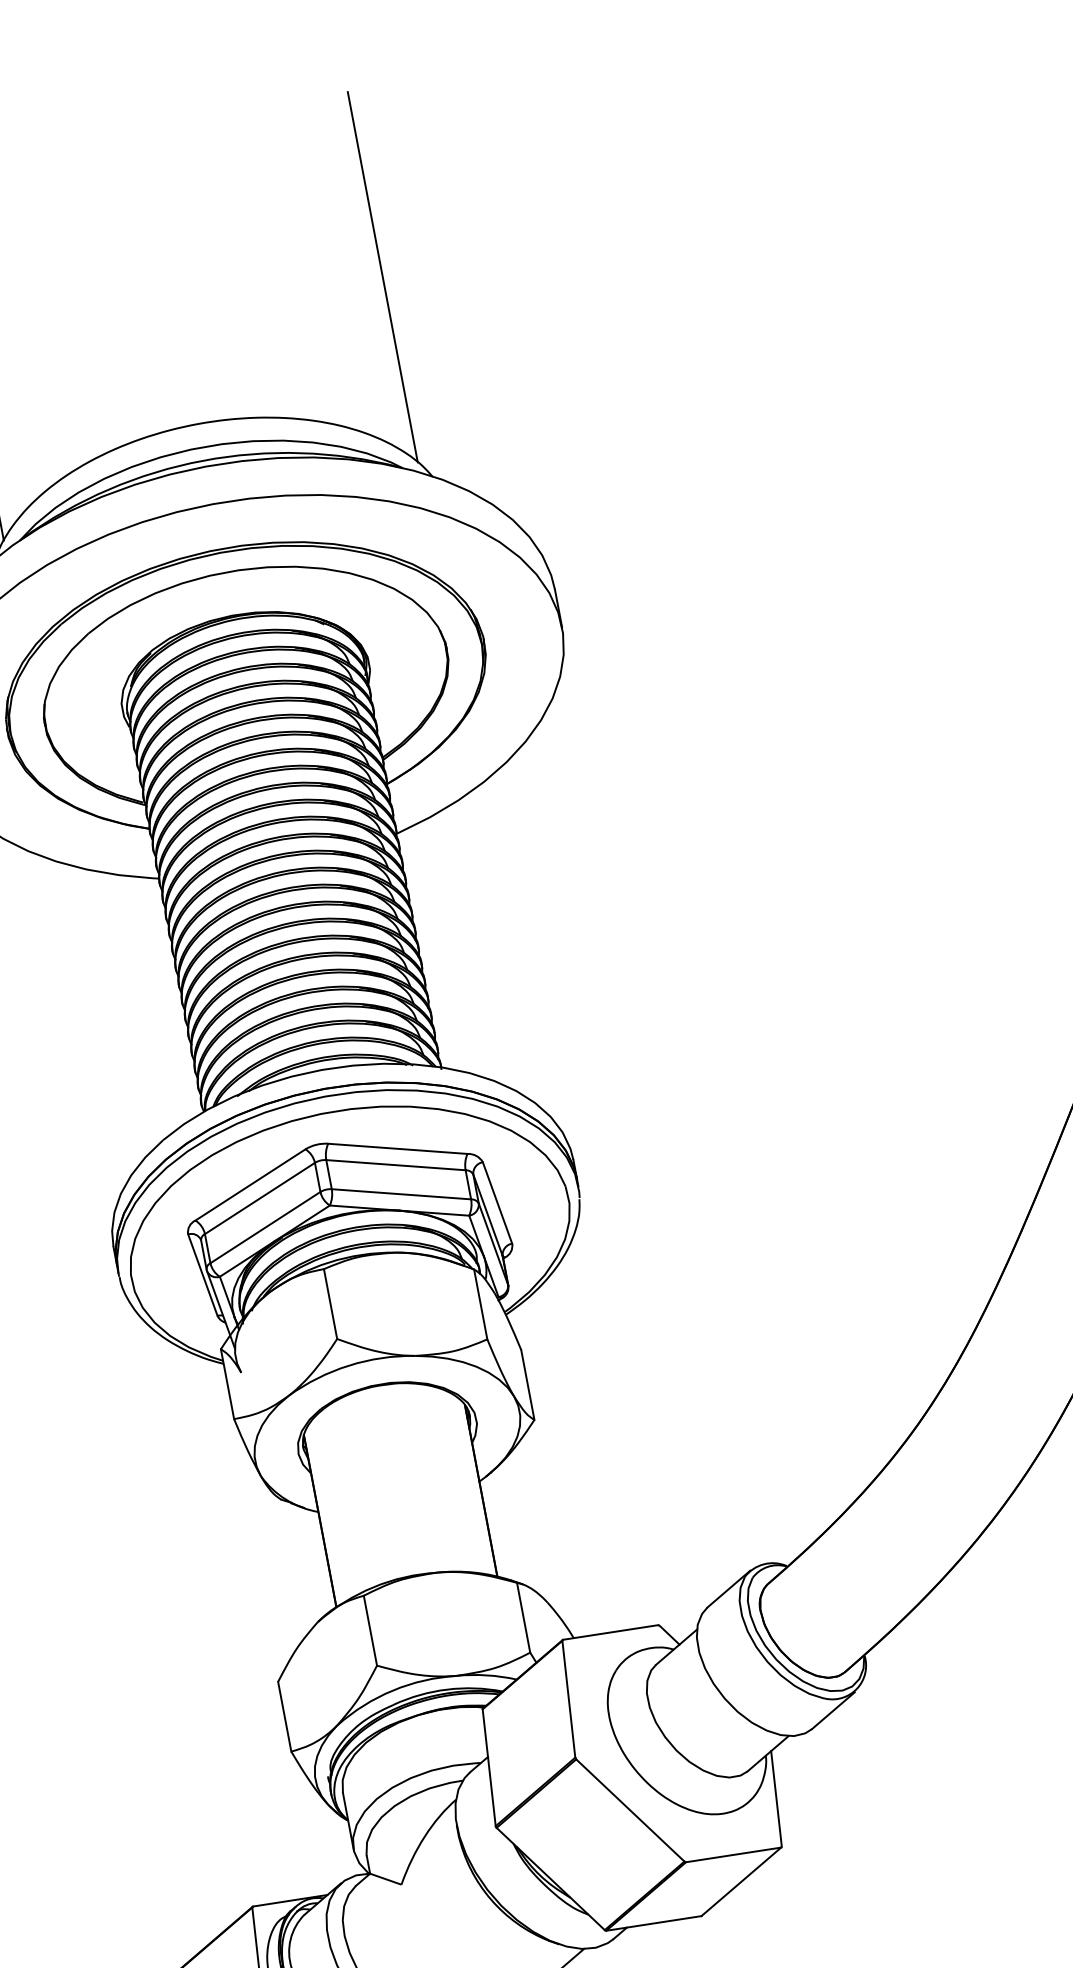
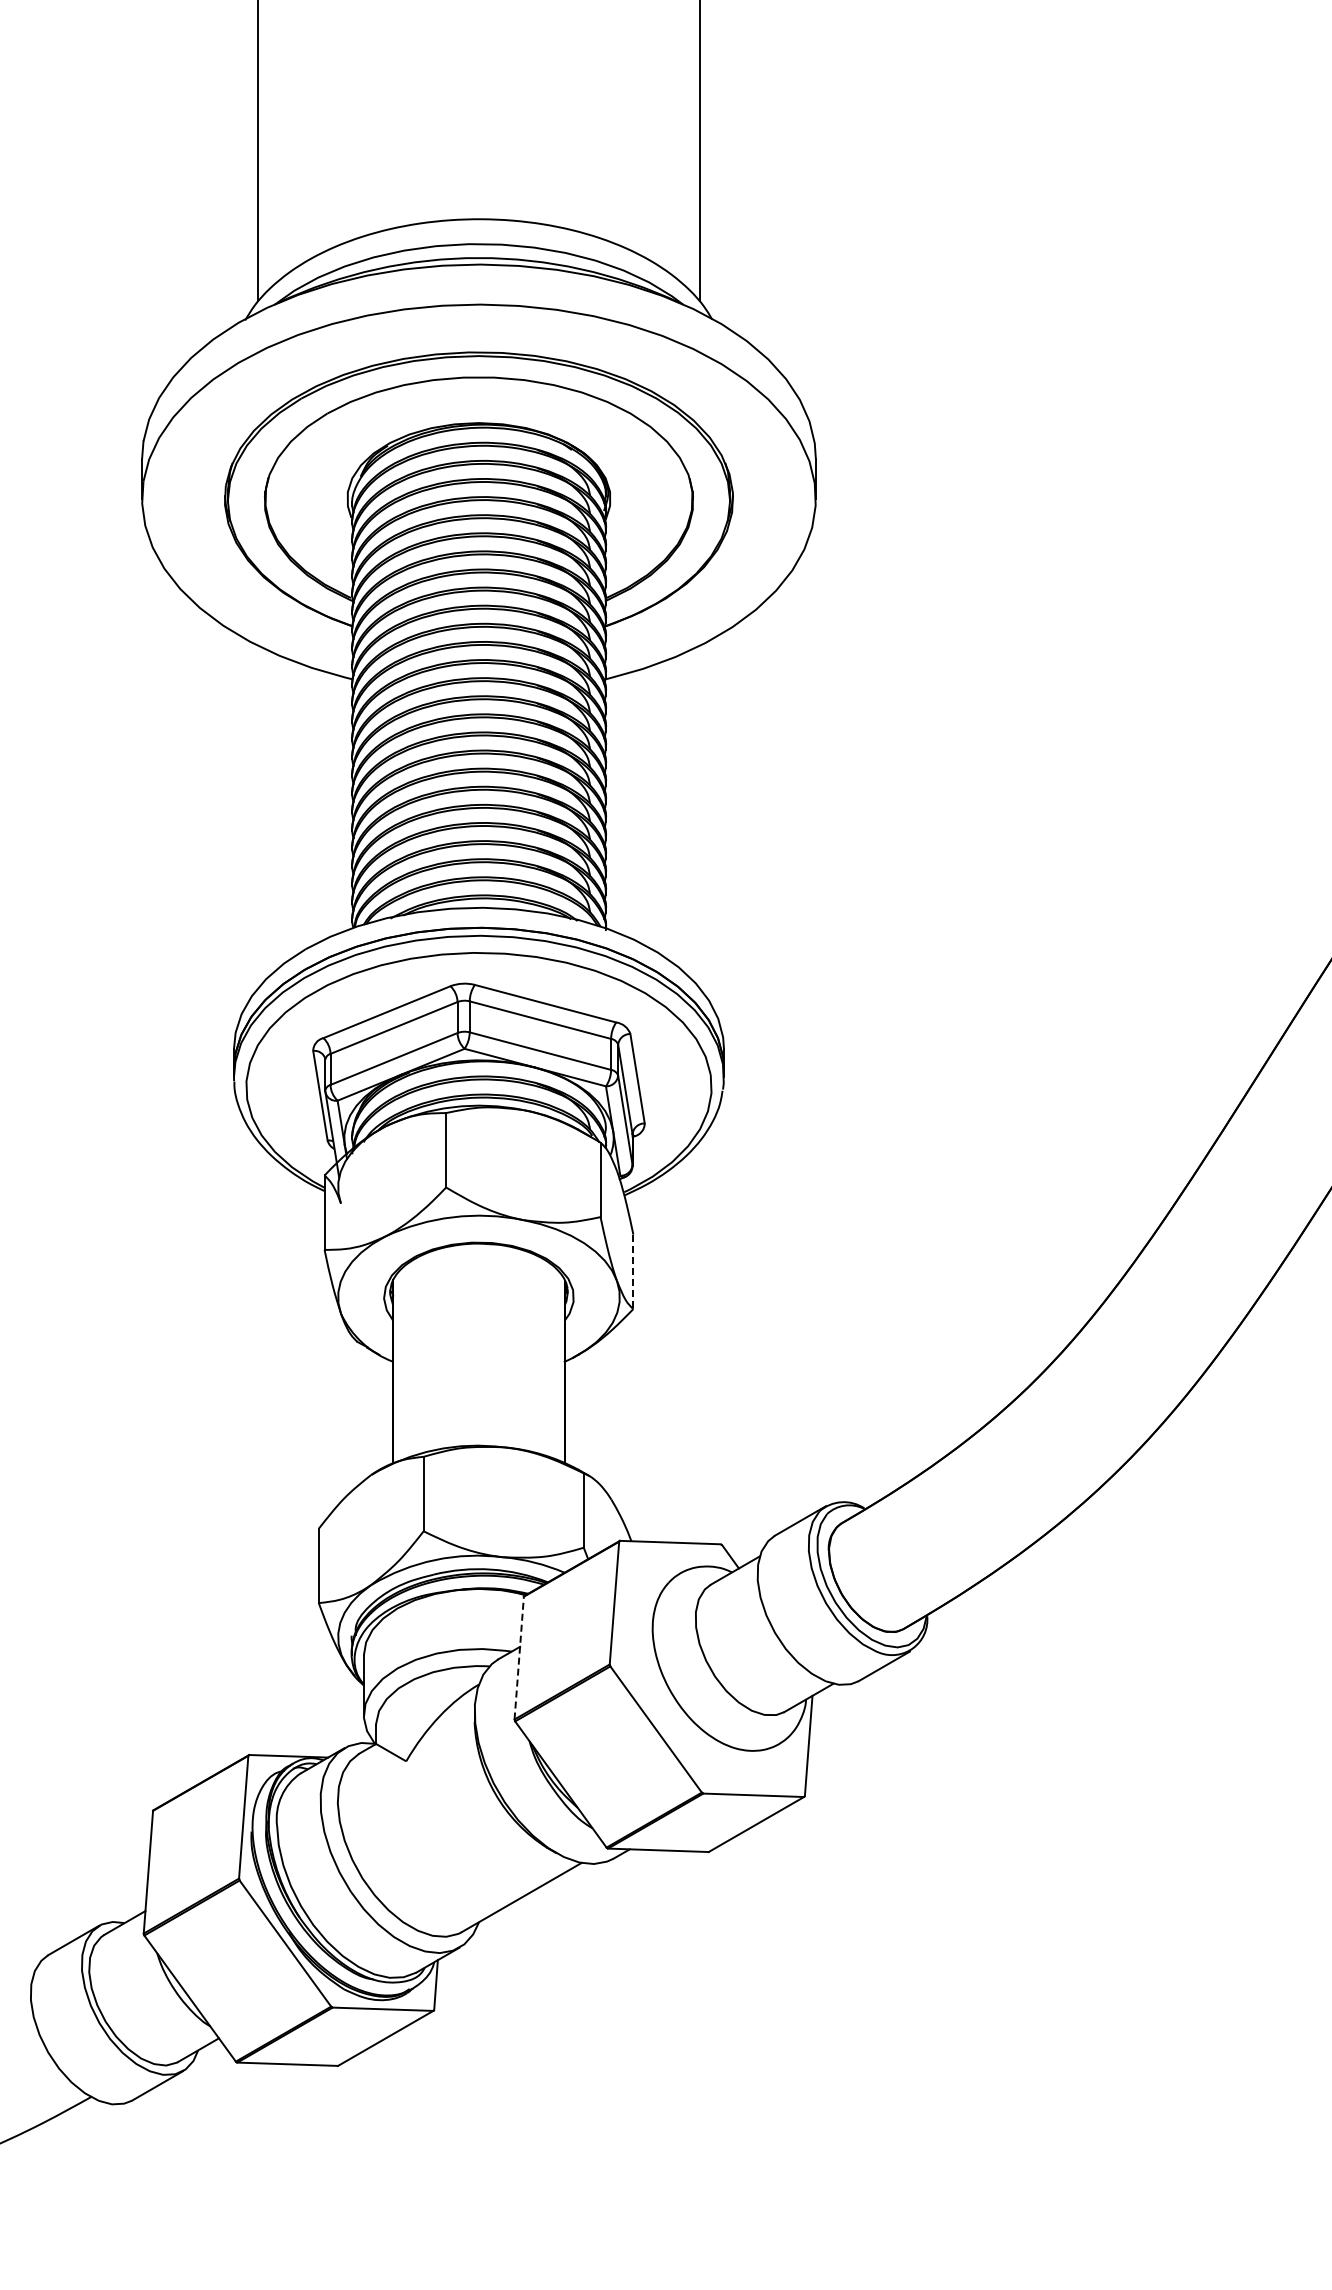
line: (528, 1385) -> (633, 1272), solid -> dashed
line: (489, 1768) -> (519, 1658), solid -> dashed

